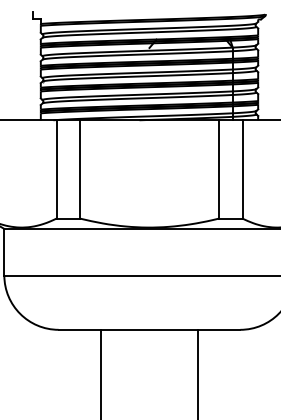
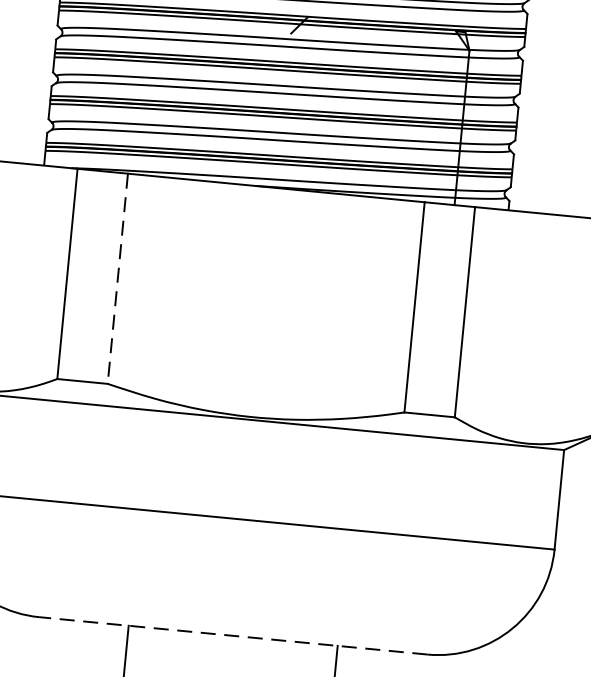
line: (80, 169) -> (118, 278), solid -> dashed
line: (149, 329) -> (233, 635), solid -> dashed

